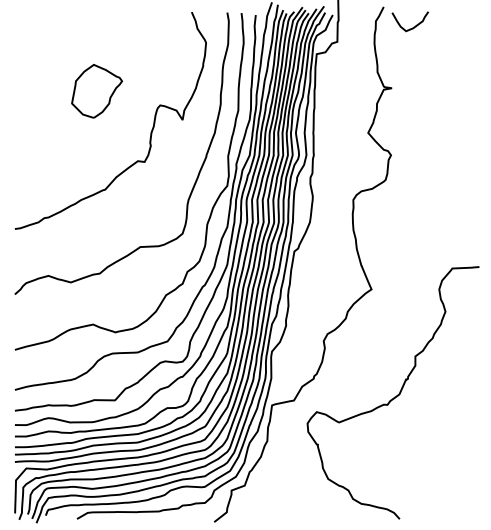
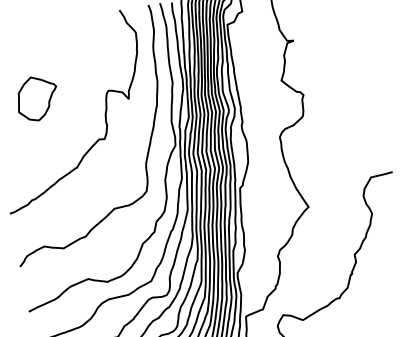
part: (97, 91) -> (37, 98), moved

